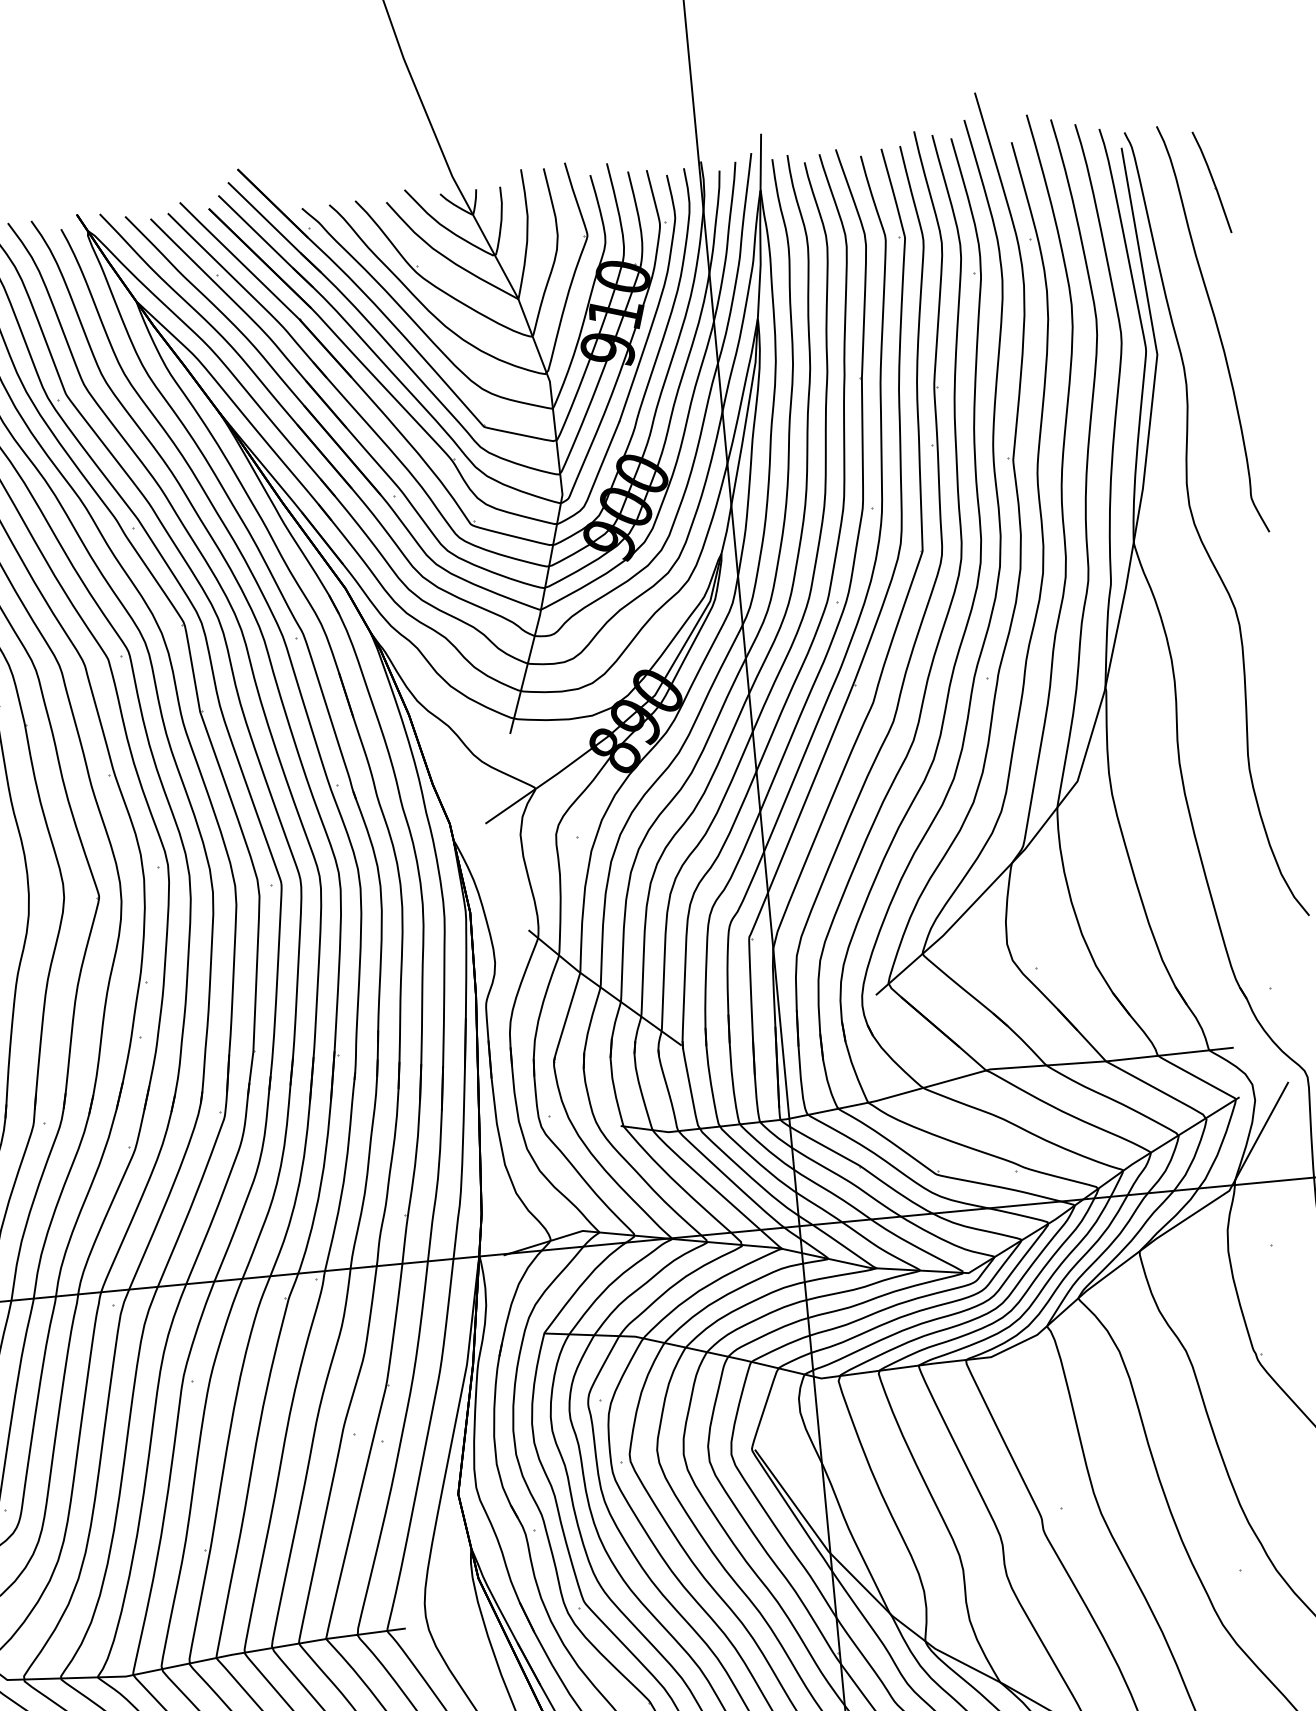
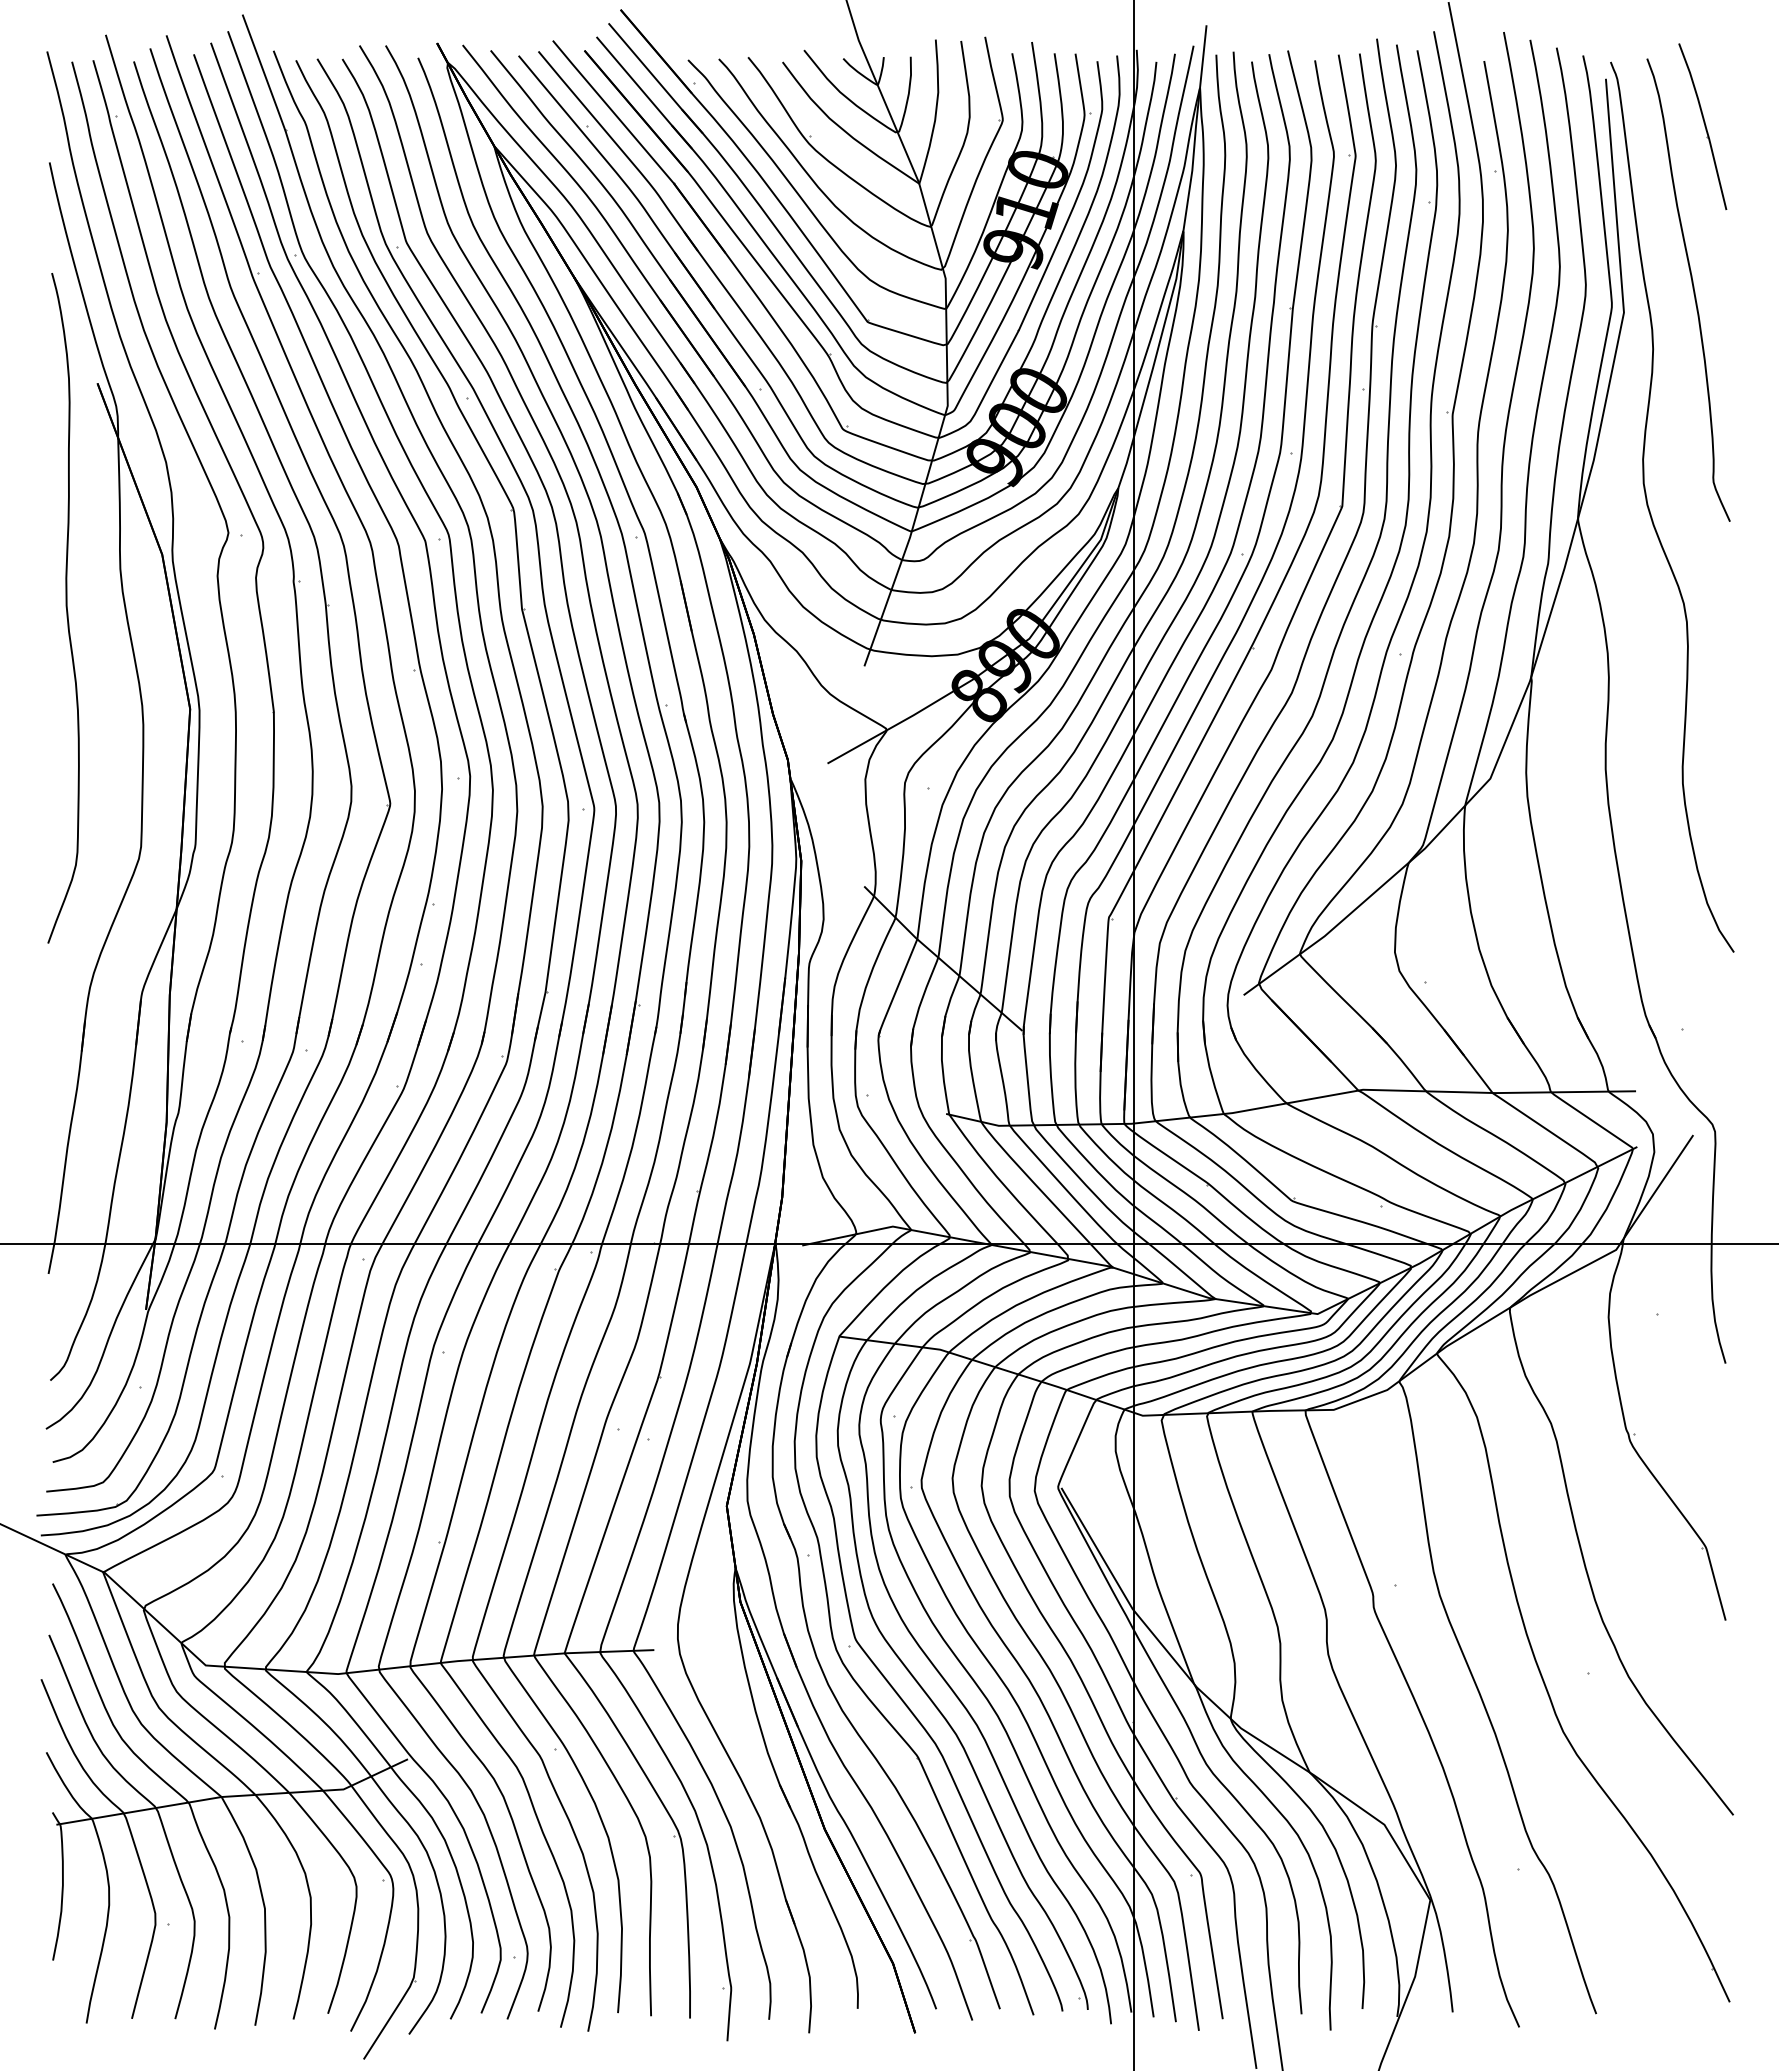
part: (1211, 182) -> (1702, 126), size x1.43

